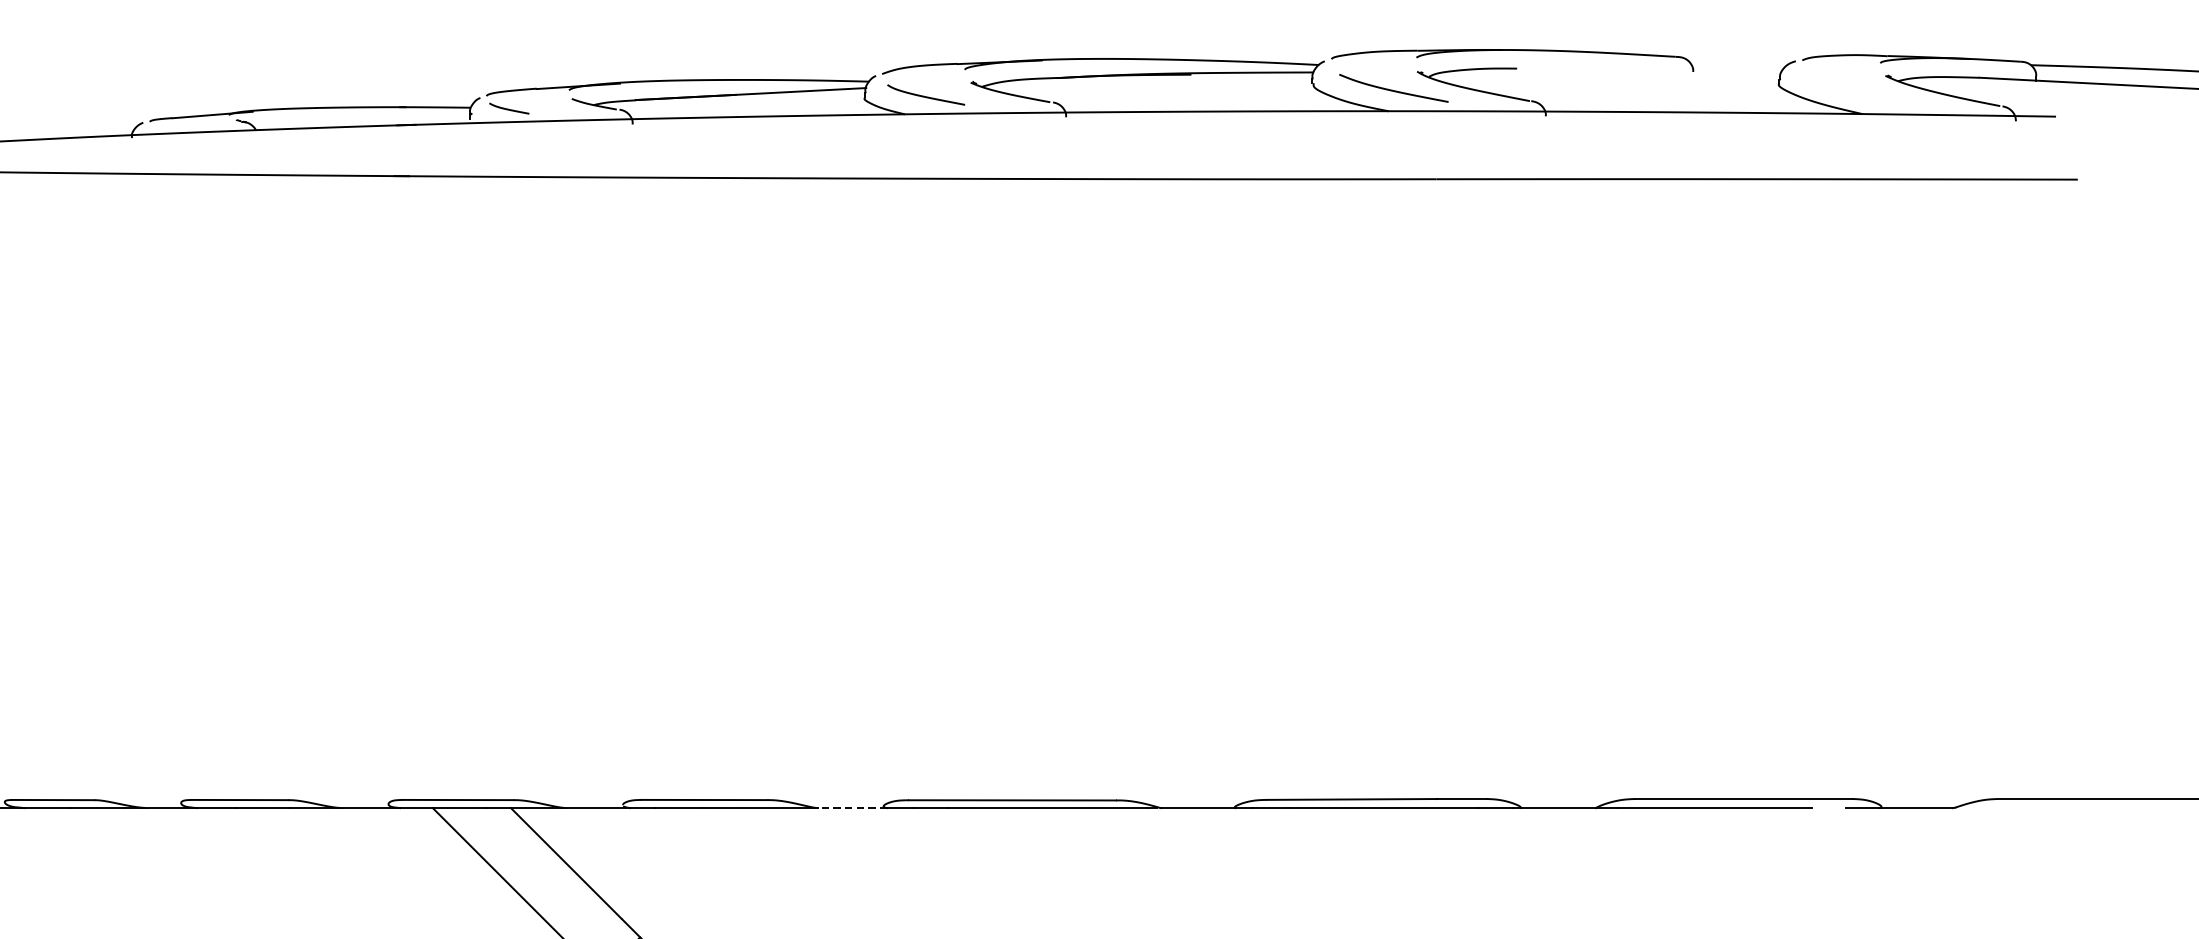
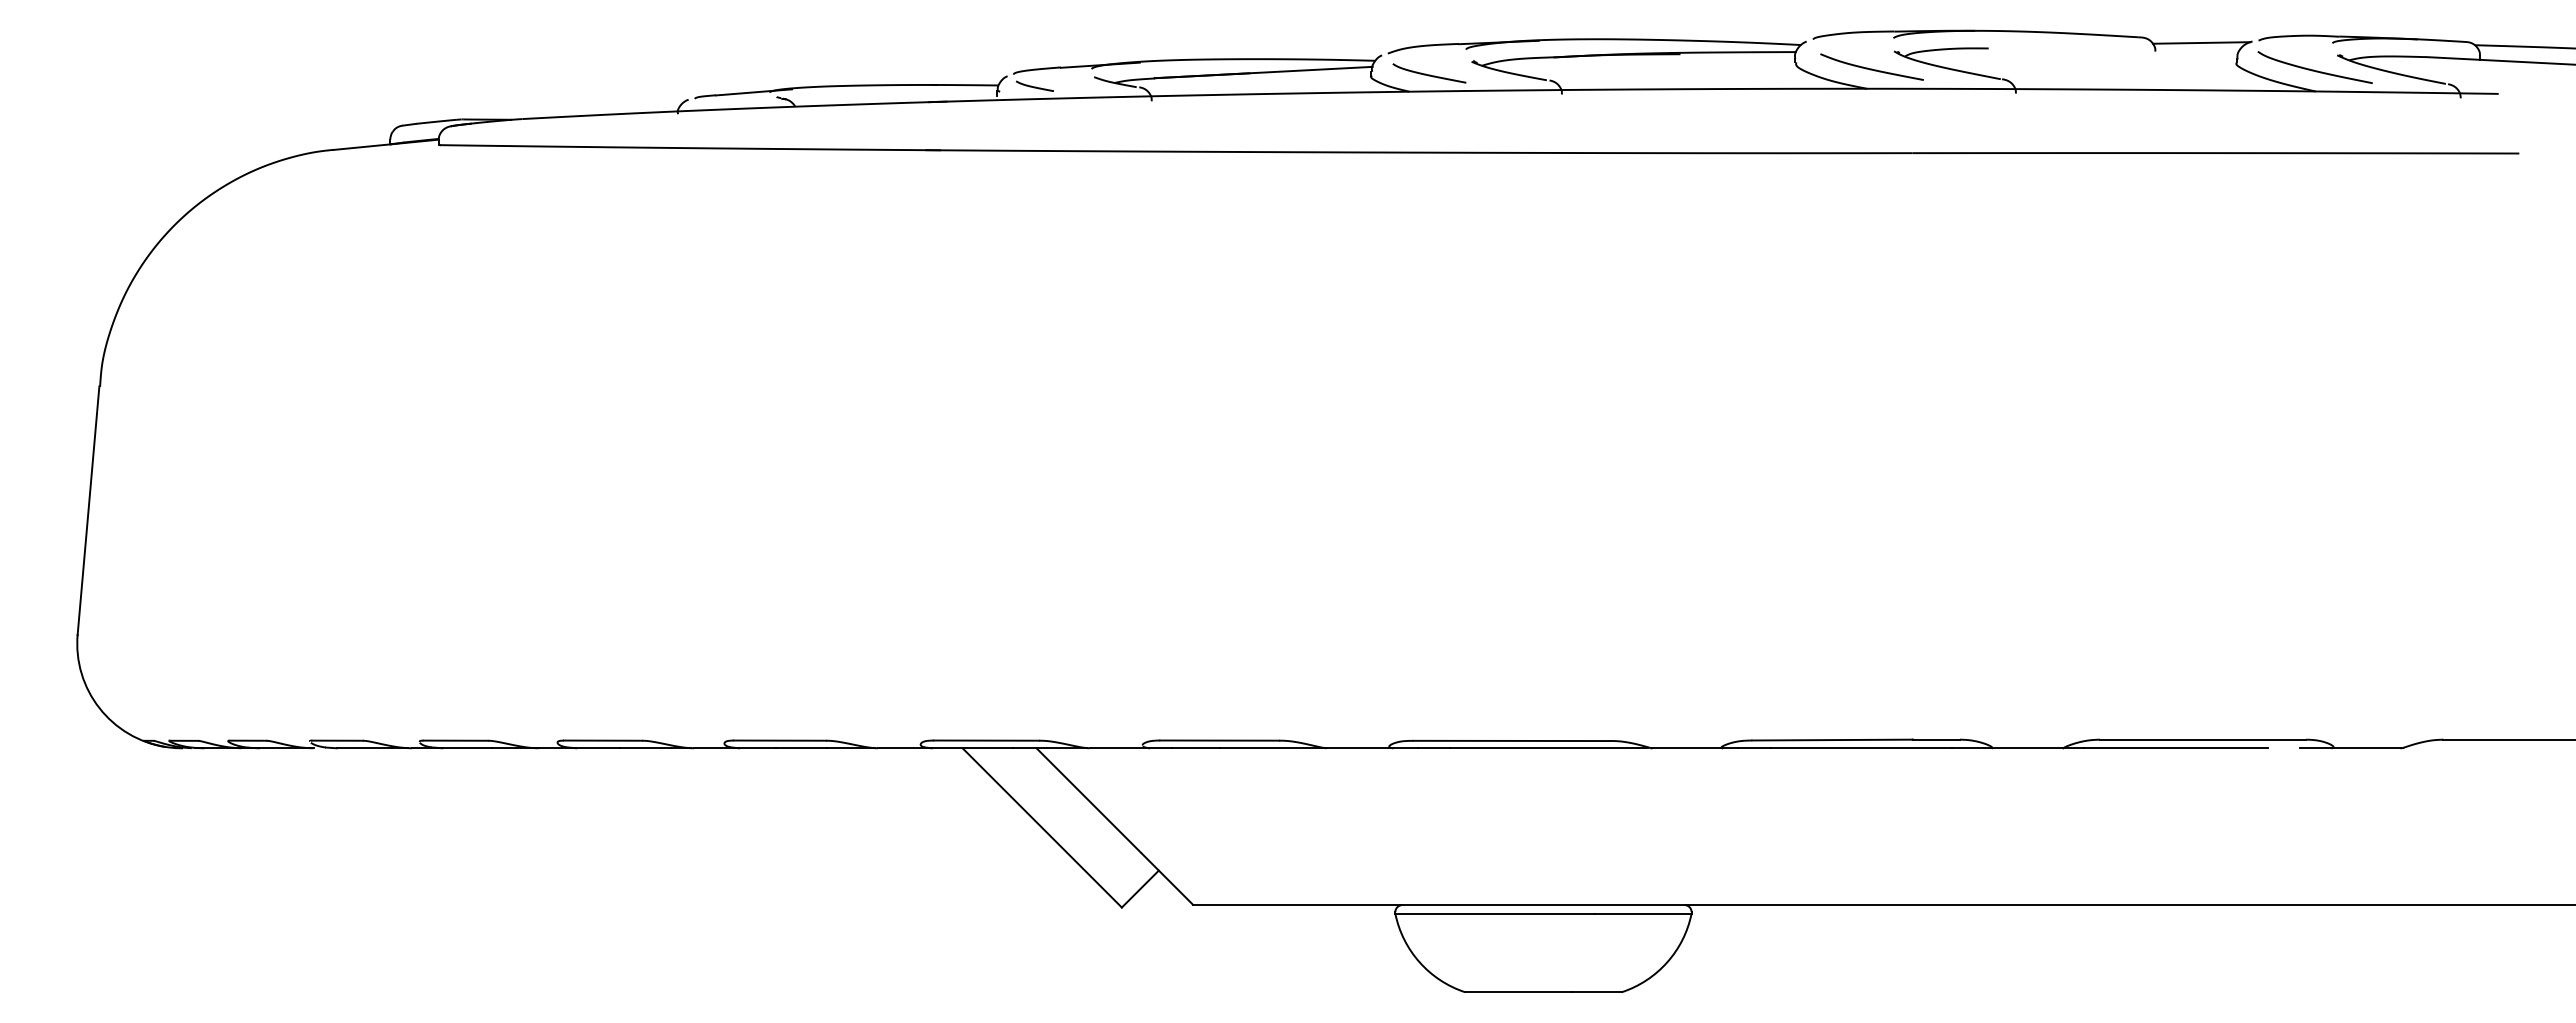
line: (1741, 62) -> (2201, 42), added
curve: (1860, 90) -> (2313, 69), added
line: (852, 808) -> (1359, 748), dashed -> solid

